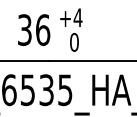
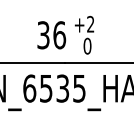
text: (77, 16) -> (90, 23), +4 -> +2

